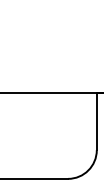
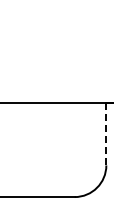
line: (96, 121) -> (106, 133), solid -> dashed

